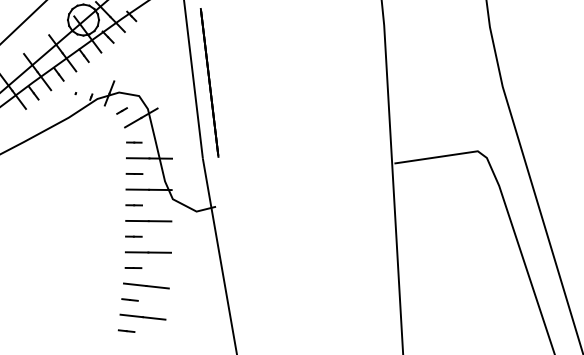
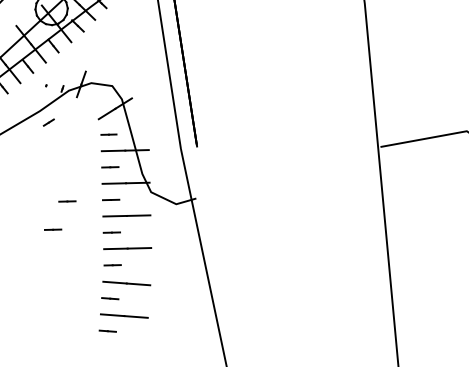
part: (121, 110) -> (48, 122), moved
line: (91, 205) -> (66, 201), added
line: (77, 231) -> (53, 229), added

